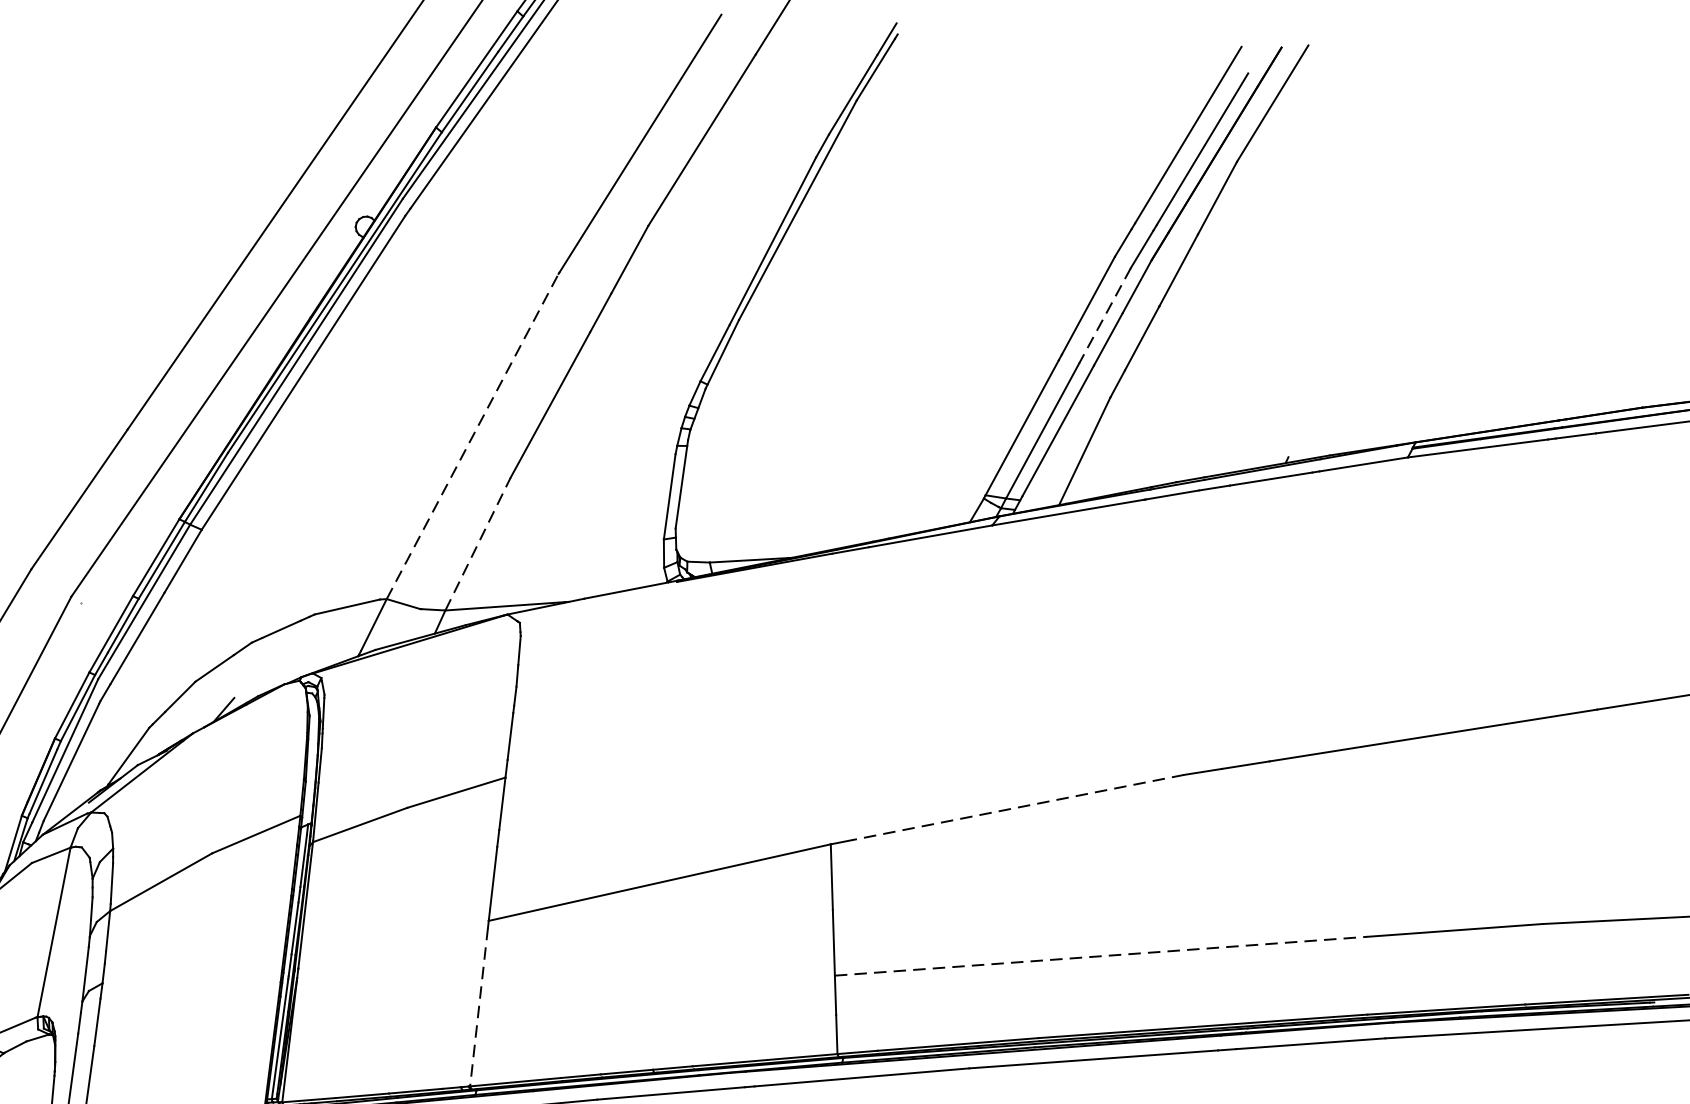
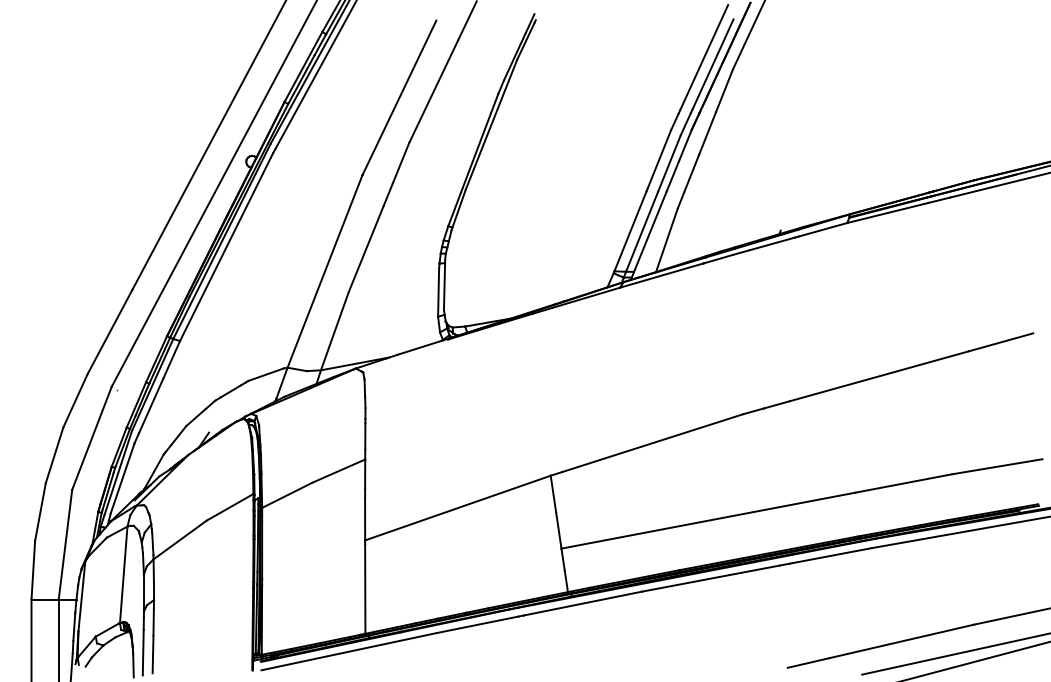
line: (1104, 317) -> (669, 164), dashed -> solid
line: (473, 436) -> (325, 271), dashed -> solid
line: (479, 542) -> (335, 330), dashed -> solid
line: (1017, 808) -> (652, 443), dashed -> solid
line: (1101, 955) -> (708, 520), dashed -> solid
line: (479, 1007) -> (365, 589), dashed -> solid

